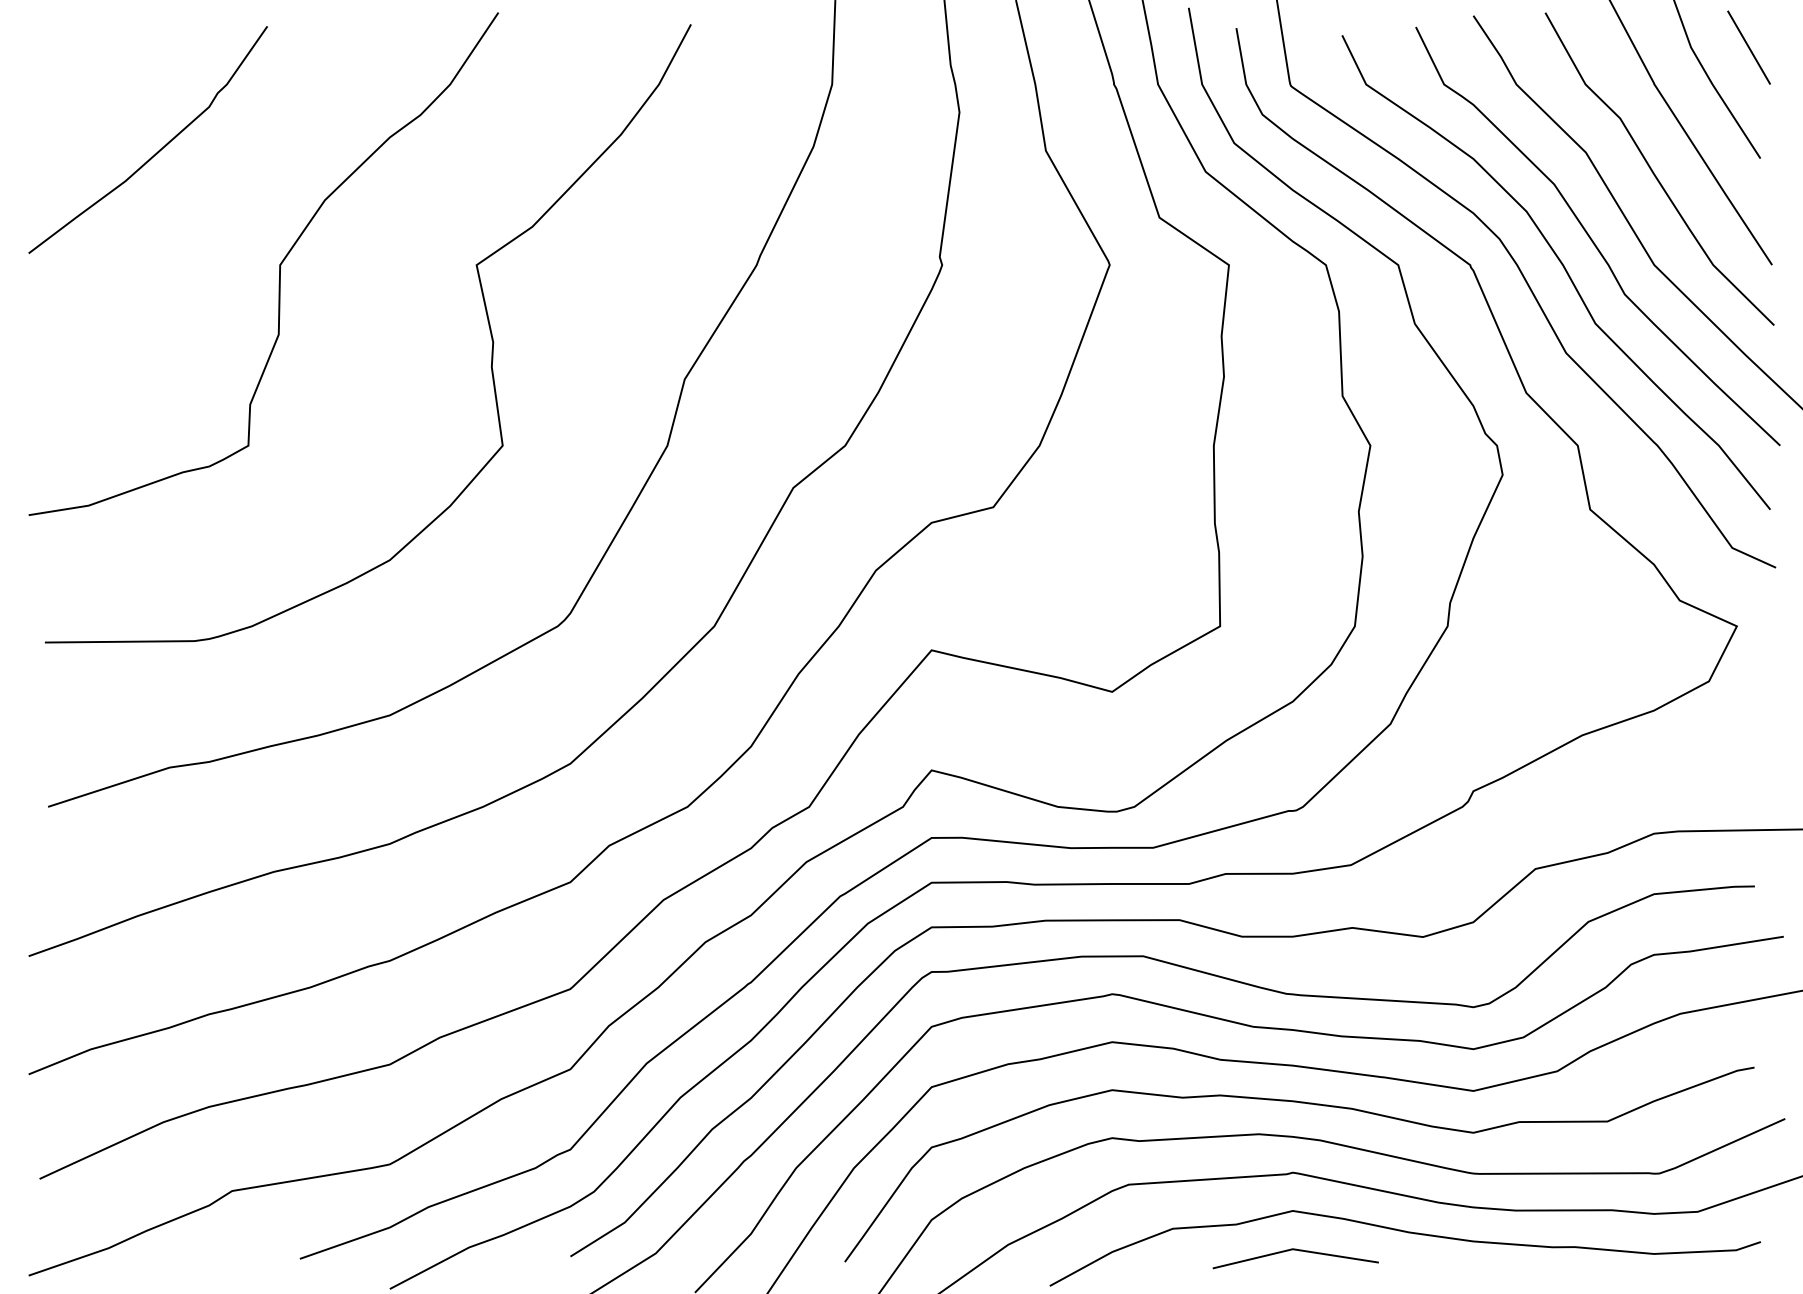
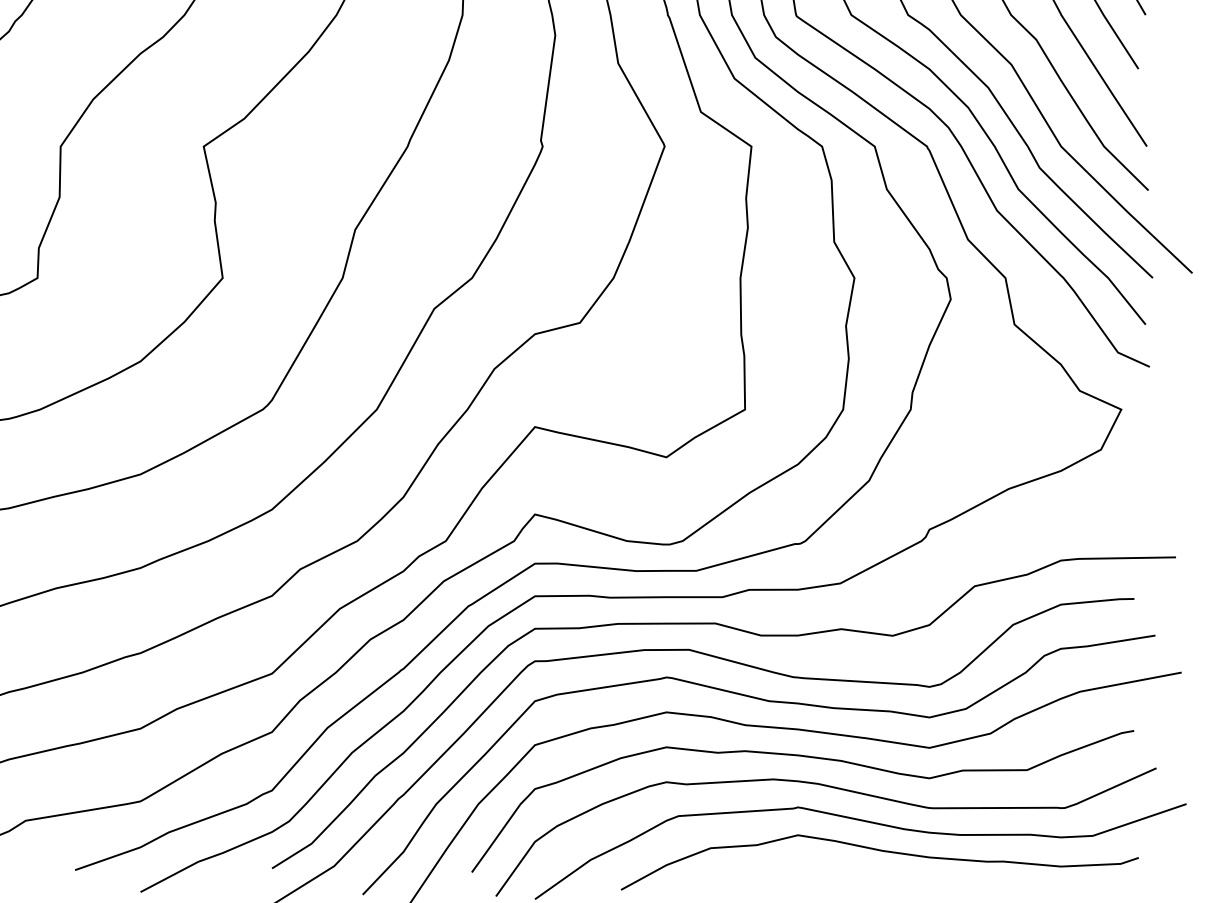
line: (1295, 1250) -> (799, 864), removed

